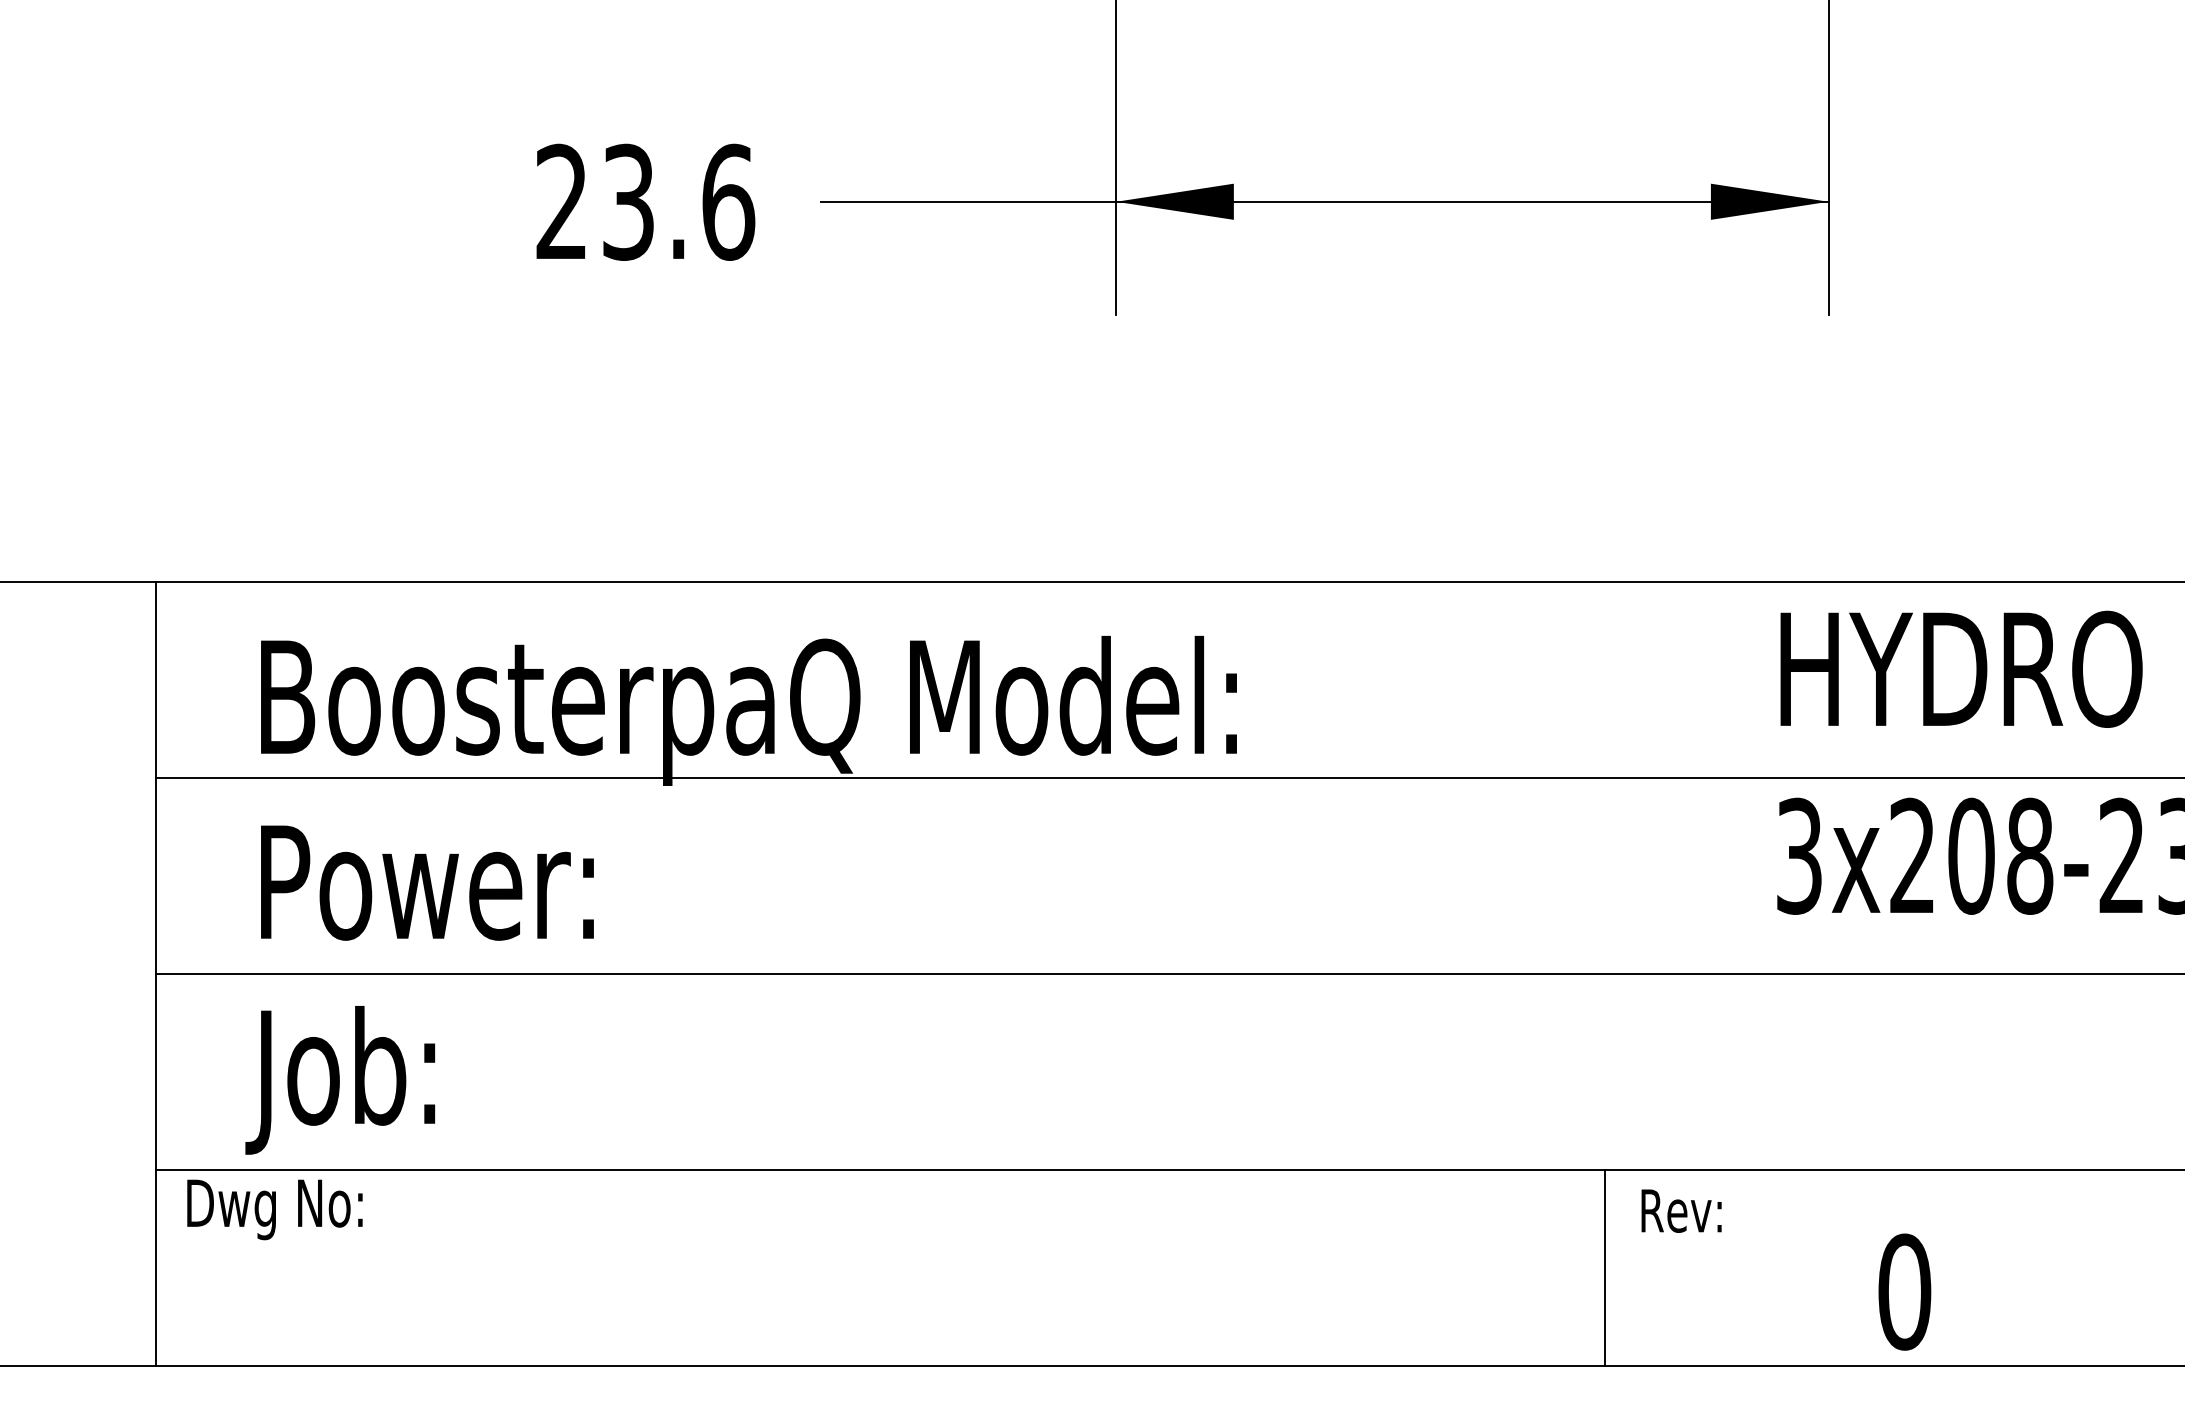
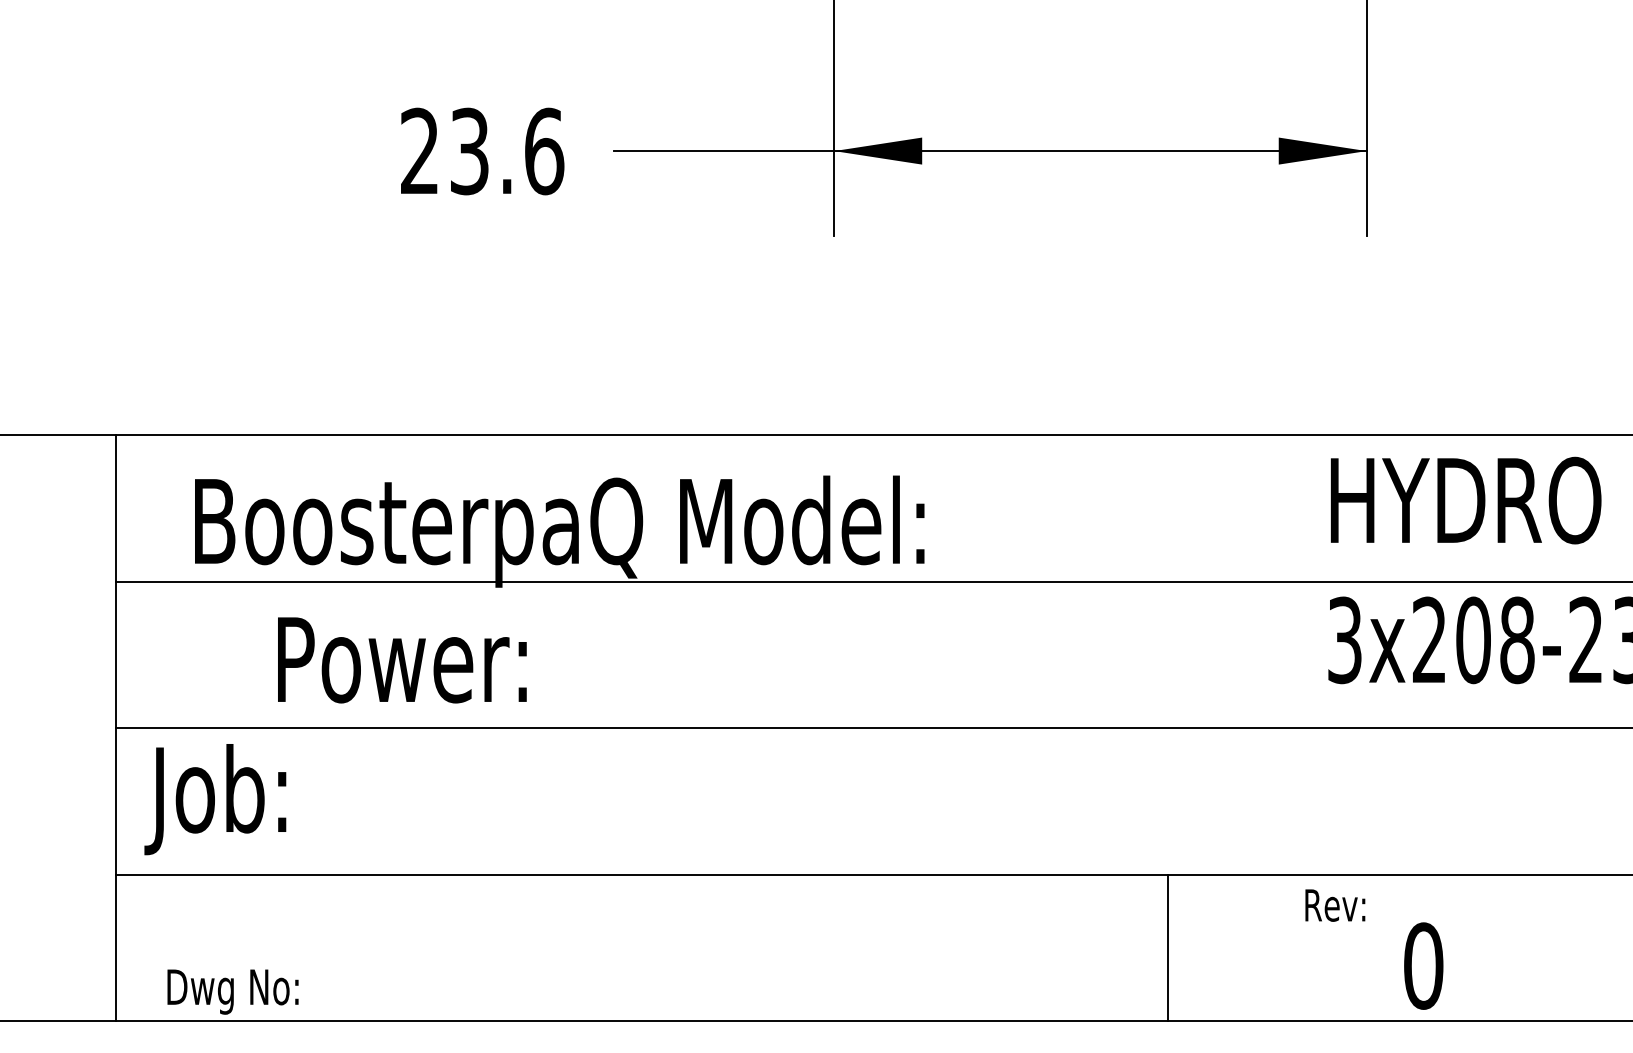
text: (427, 882) -> (402, 659), moved
text: (340, 1080) -> (215, 799), moved
text: (274, 1209) -> (232, 991), moved
text: (1681, 1210) -> (1335, 905), moved
line: (1605, 1267) -> (1167, 947), moved

